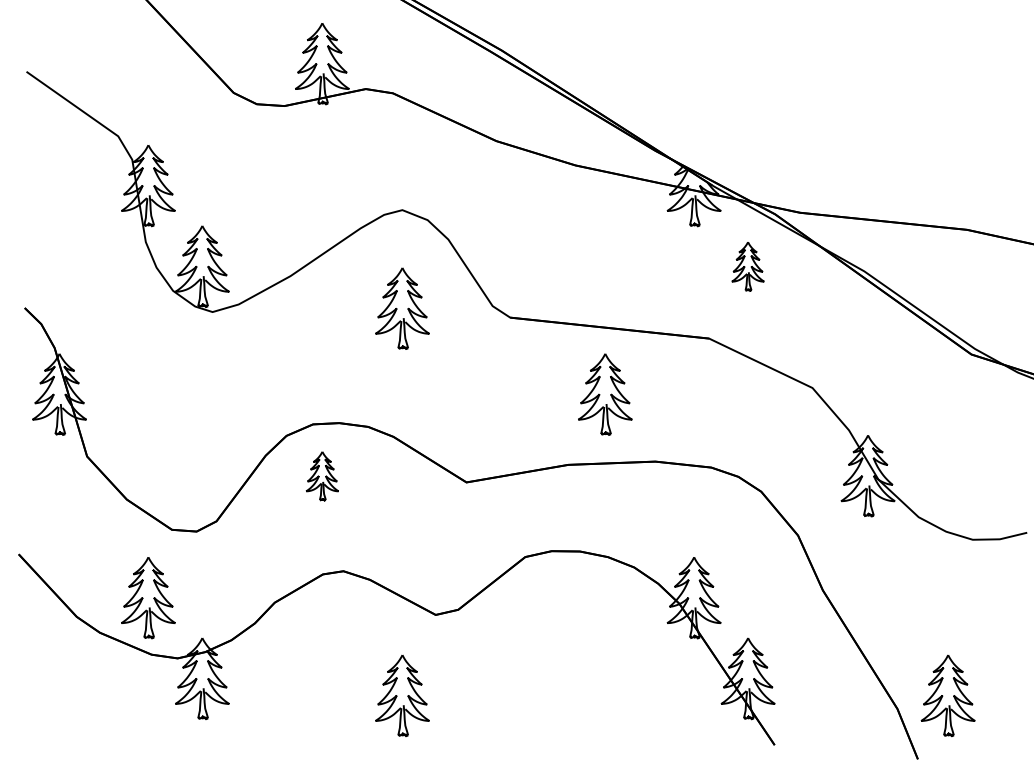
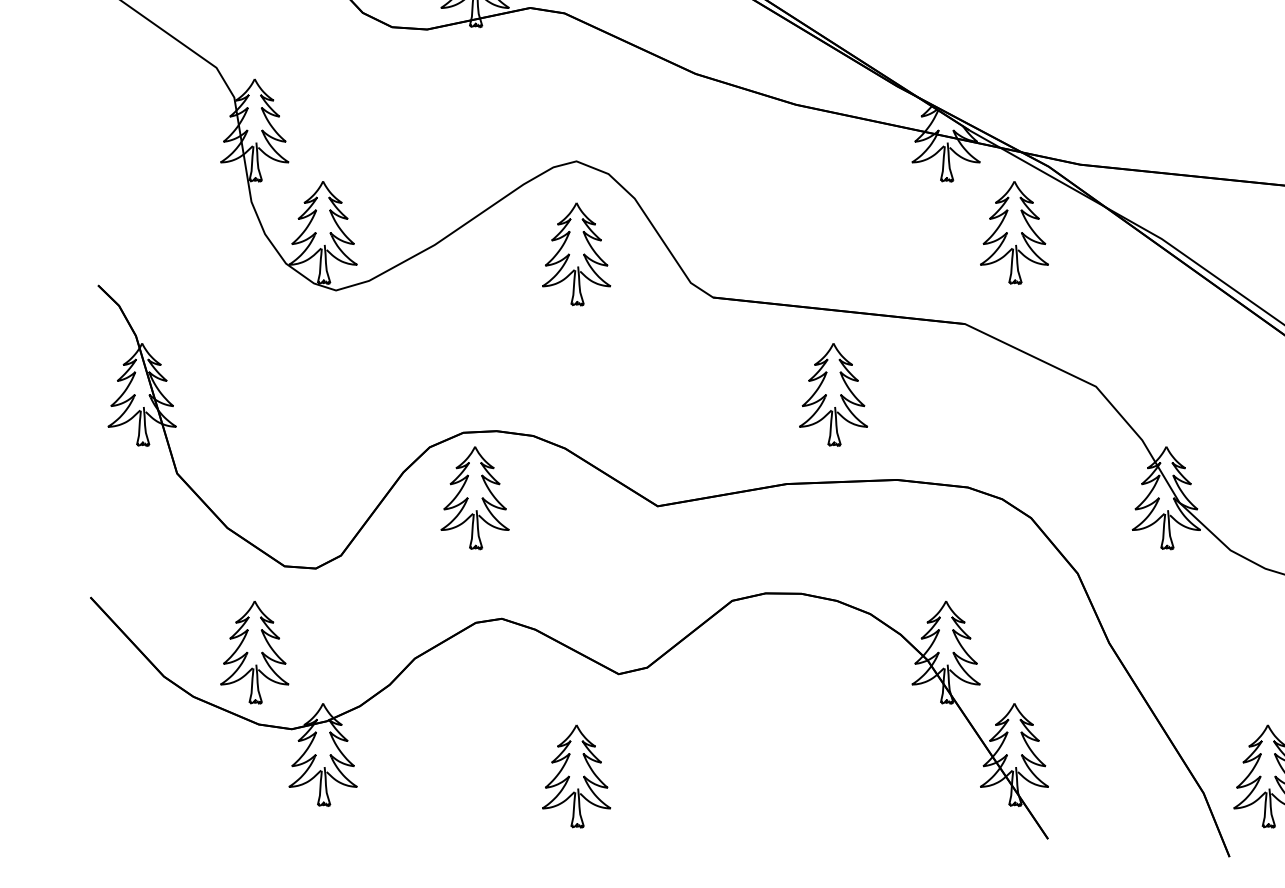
part: (747, 266) -> (1013, 232), size x1.67
part: (402, 308) -> (576, 254), moved
part: (322, 476) -> (475, 498), size x1.67

